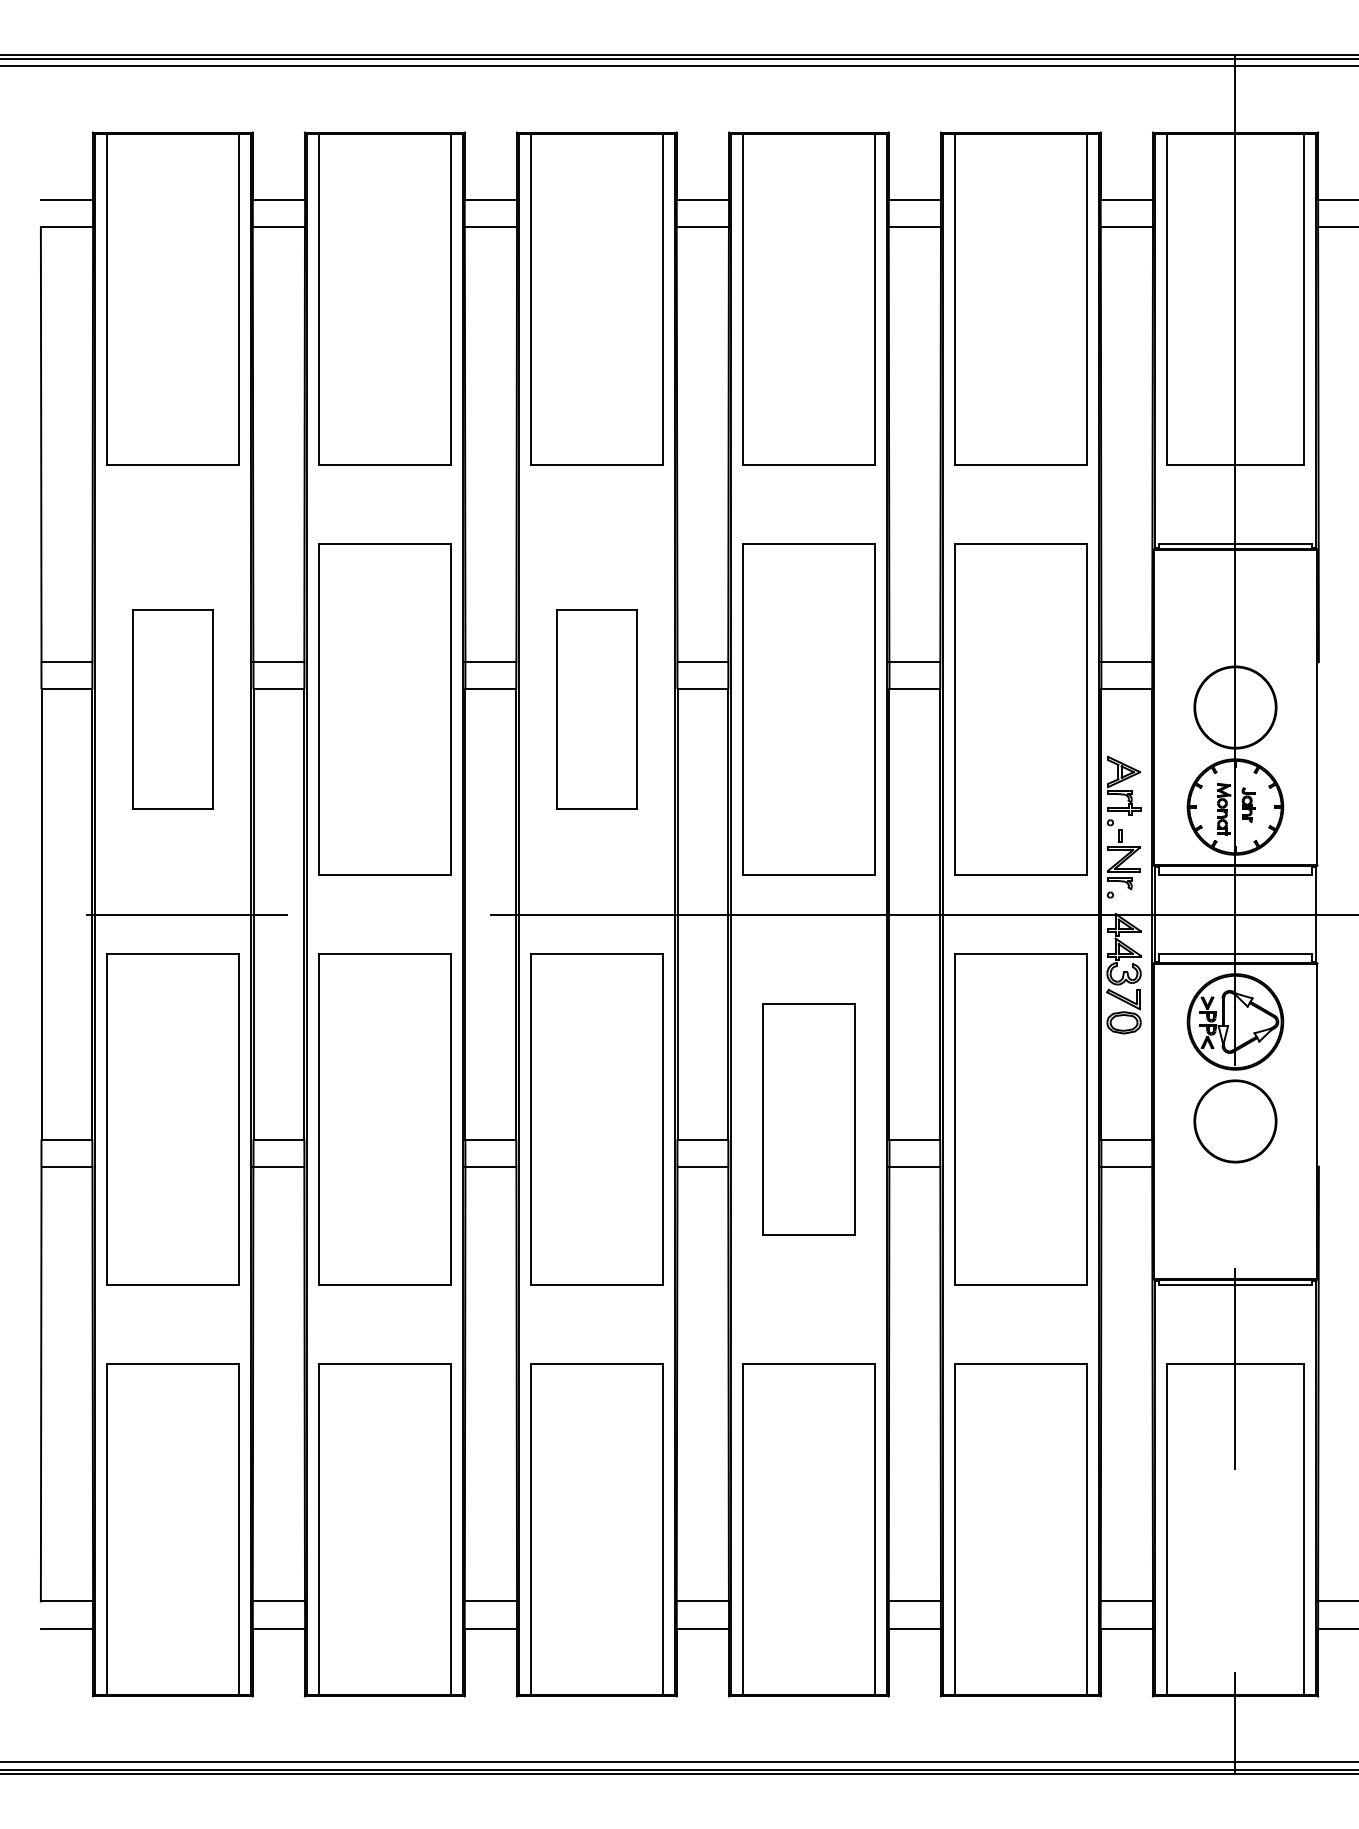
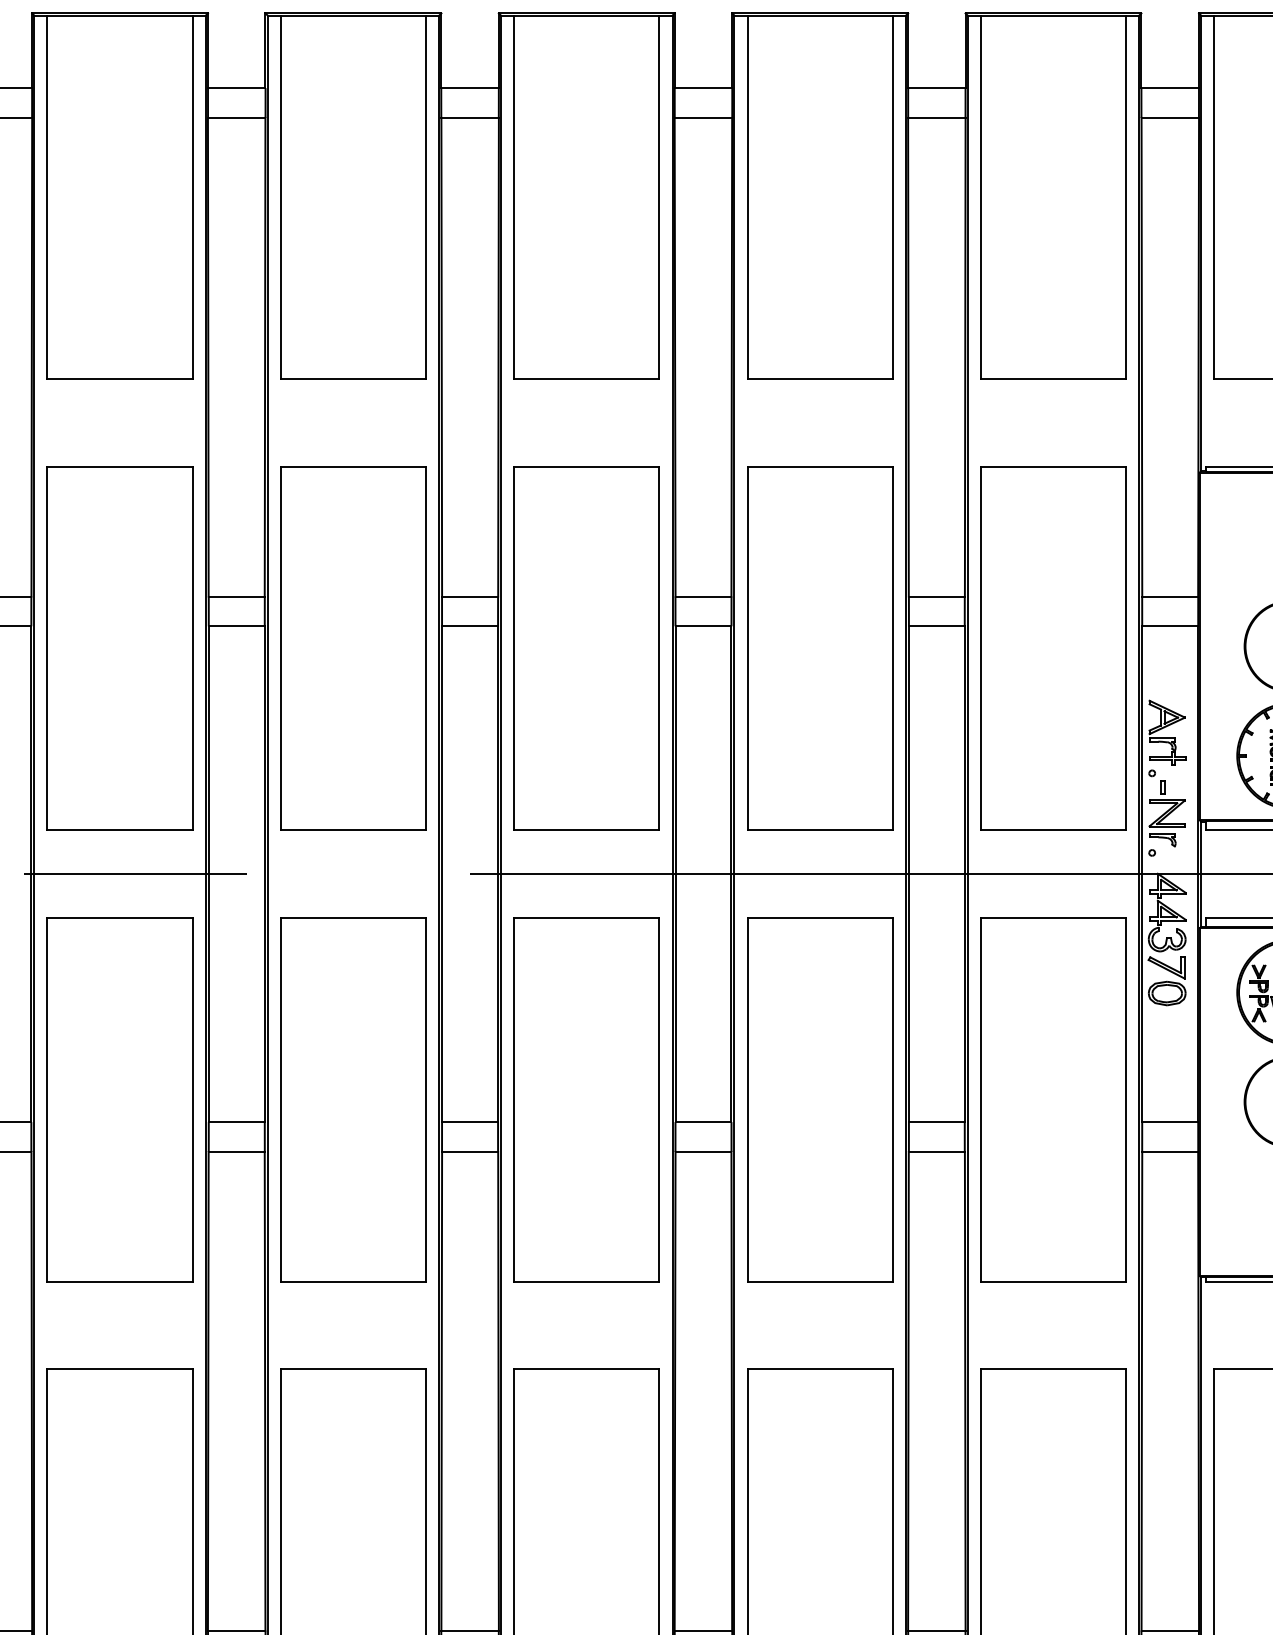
part: (172, 709) -> (119, 648), size x1.67
part: (596, 709) -> (586, 648), size x1.67
part: (808, 1119) -> (819, 1099), size x1.43

